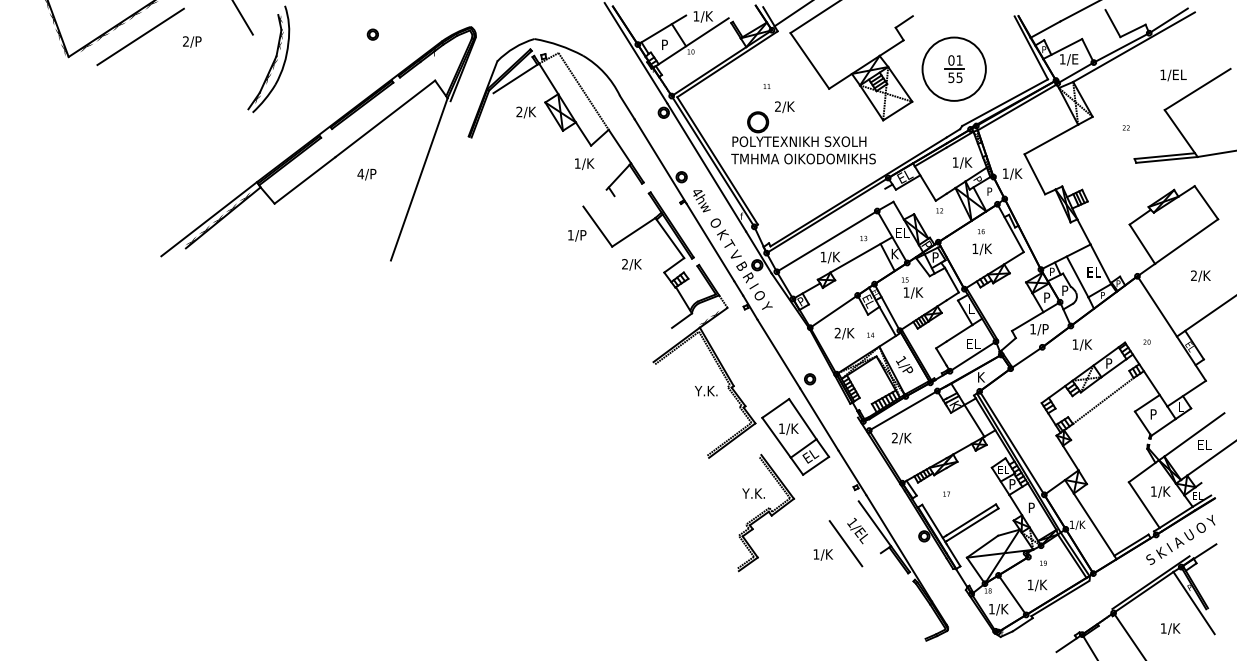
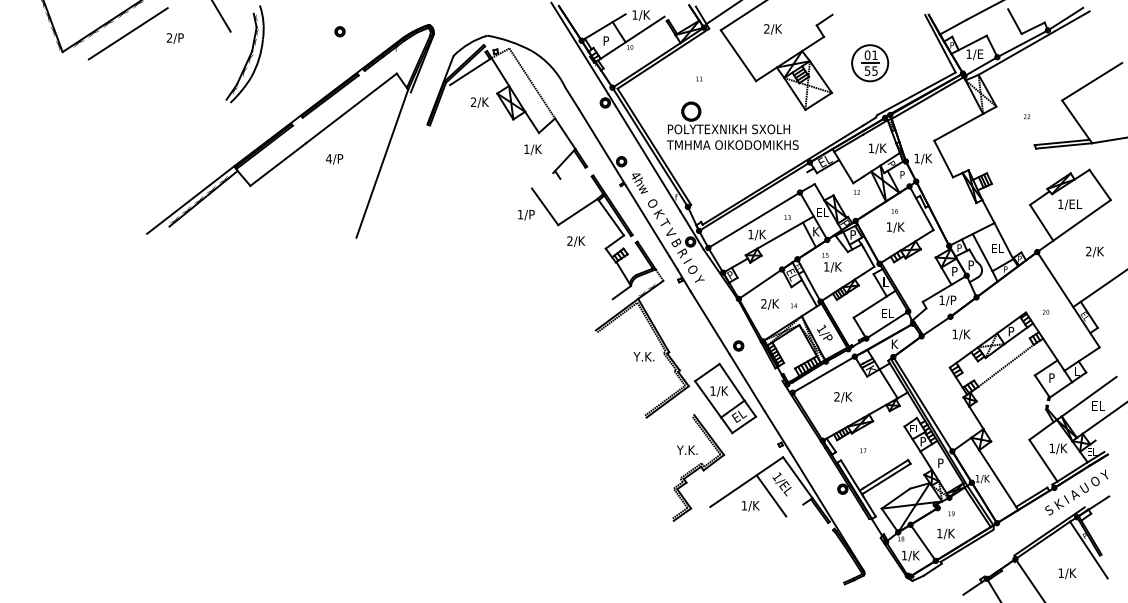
circle: (954, 69) -> (870, 63), size x0.62
text: (1173, 75) -> (1070, 204), moved
text: (784, 107) -> (772, 29), moved
text: (1082, 344) -> (961, 334), moved
text: (901, 438) -> (843, 397), moved
line: (818, 528) -> (746, 482), added

